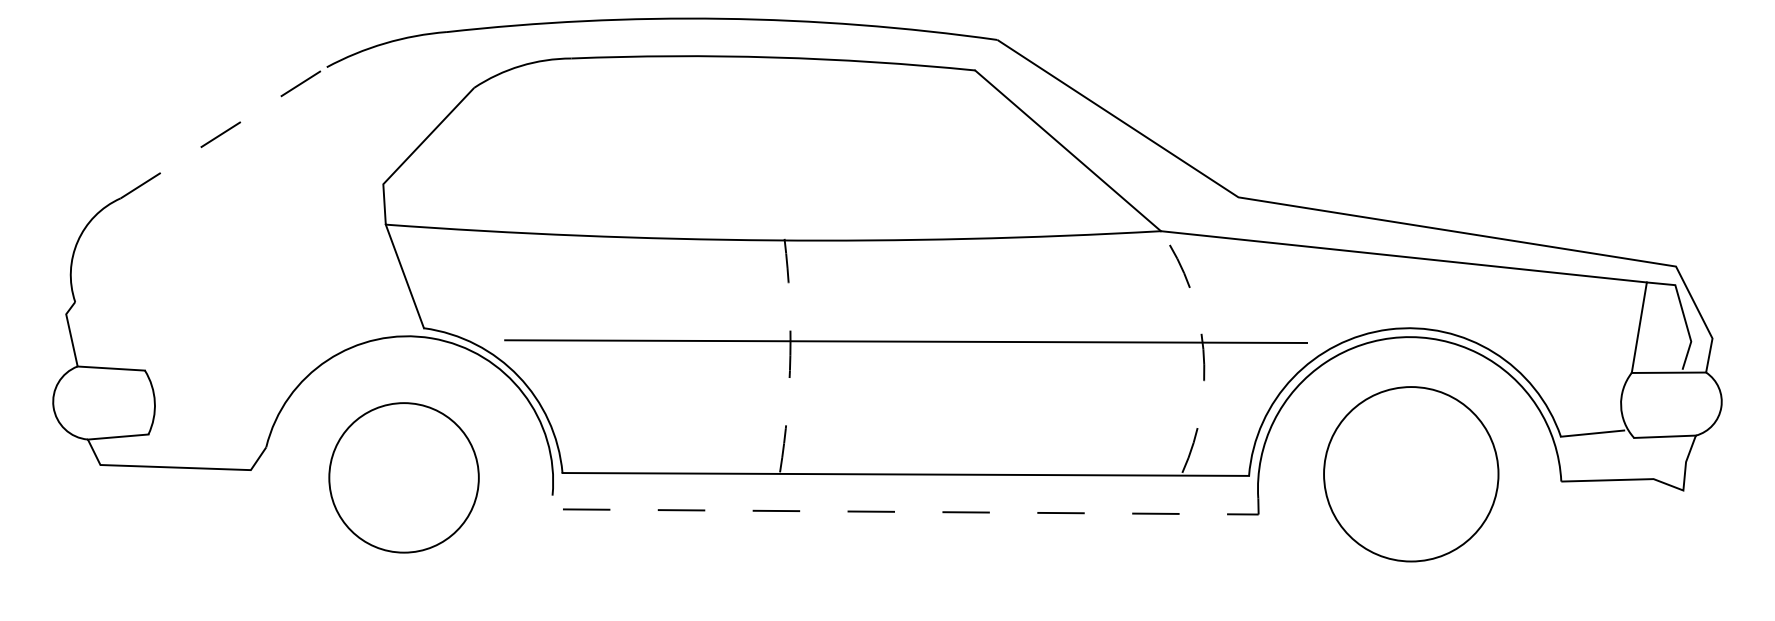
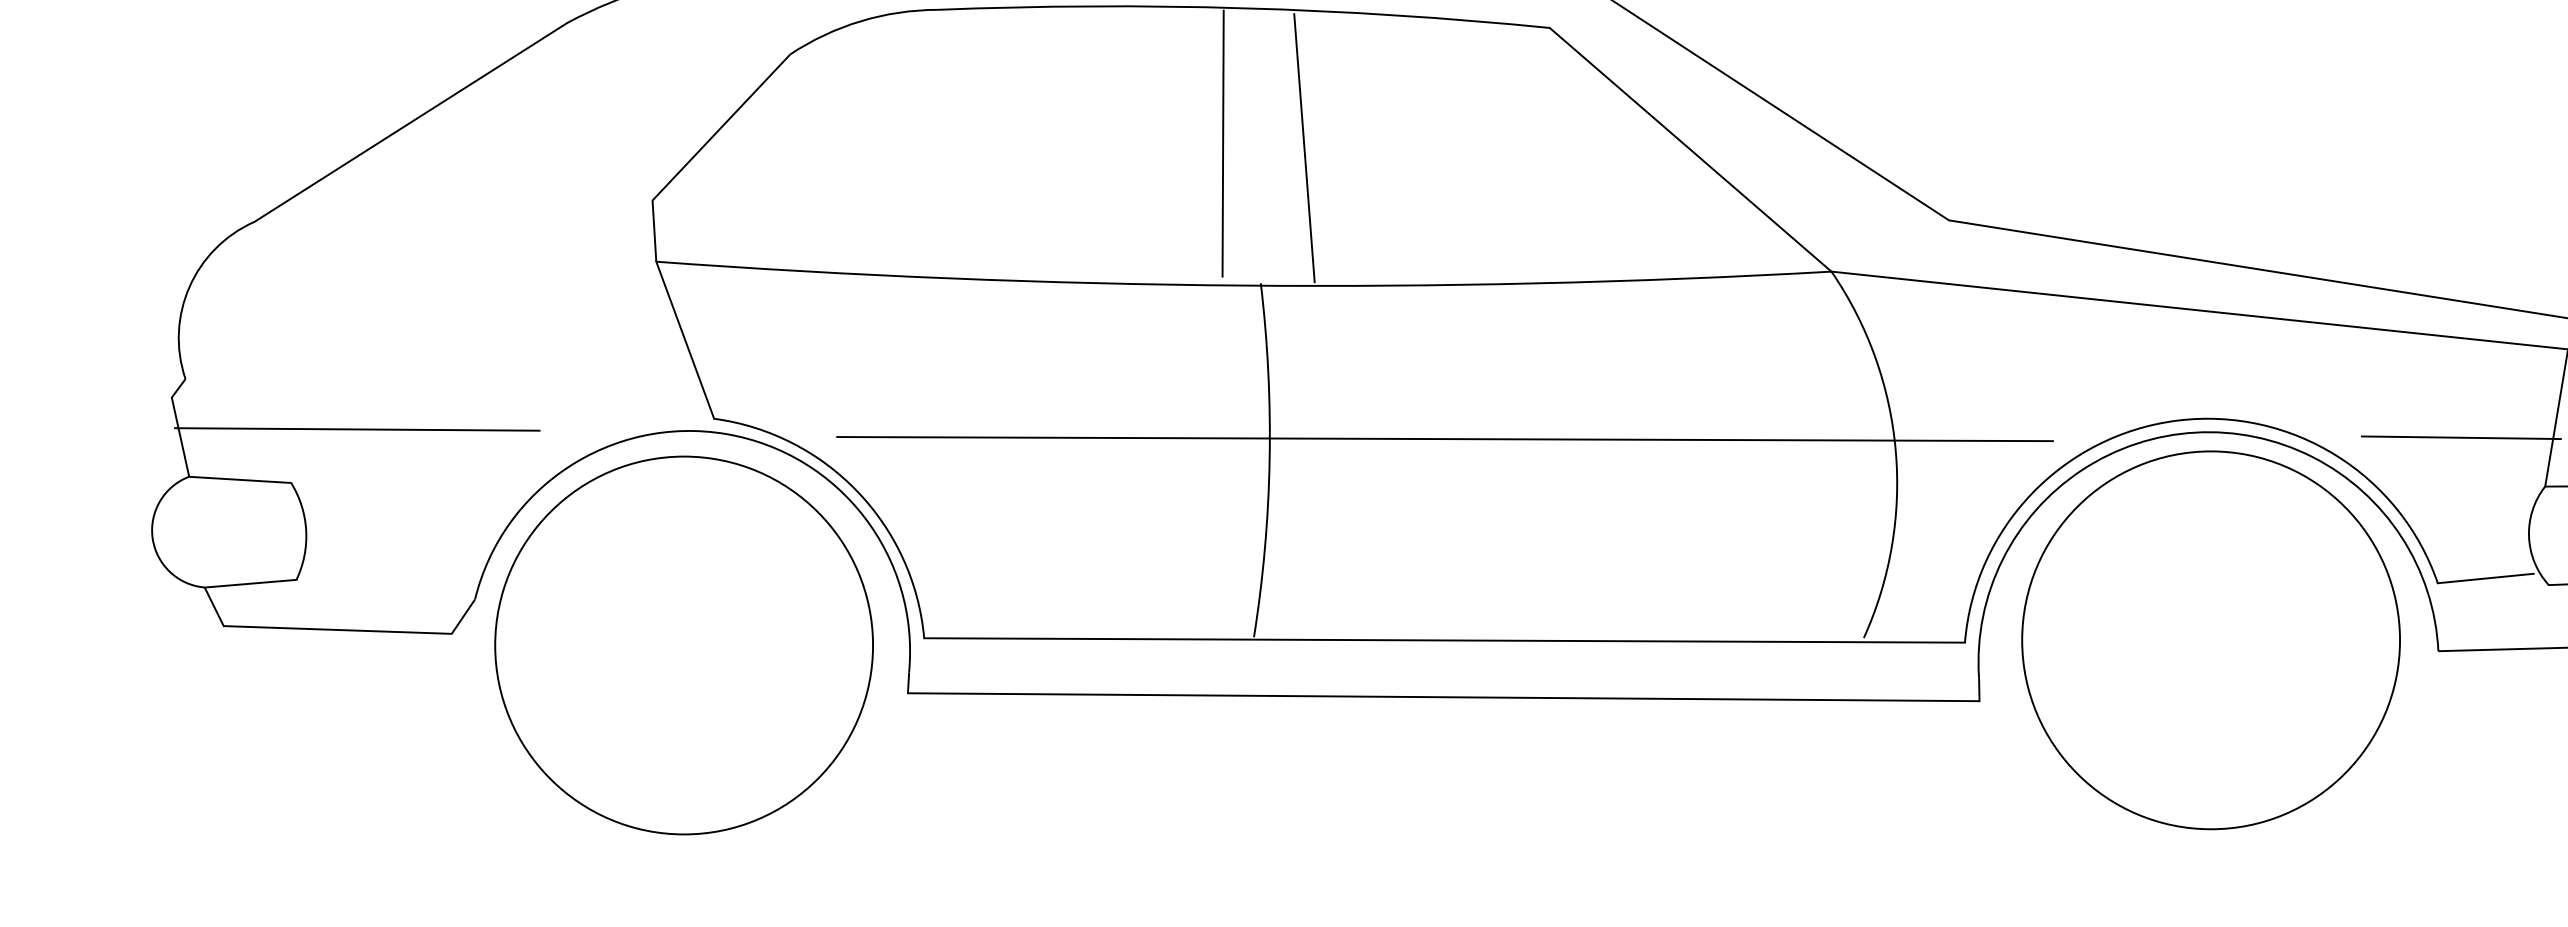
line: (224, 132) -> (411, 122), dashed -> solid
line: (759, 146) -> (1222, 143), added
line: (813, 149) -> (1304, 147), added
line: (188, 335) -> (357, 429), added
line: (1576, 340) -> (2461, 437), added
arc: (1203, 349) -> (1895, 450), dashed -> solid
arc: (790, 355) -> (1269, 460), dashed -> solid
circle: (1410, 473) -> (2209, 638), size x1.43
circle: (403, 477) -> (683, 645), size x1.67
line: (905, 511) -> (1444, 696), dashed -> solid

